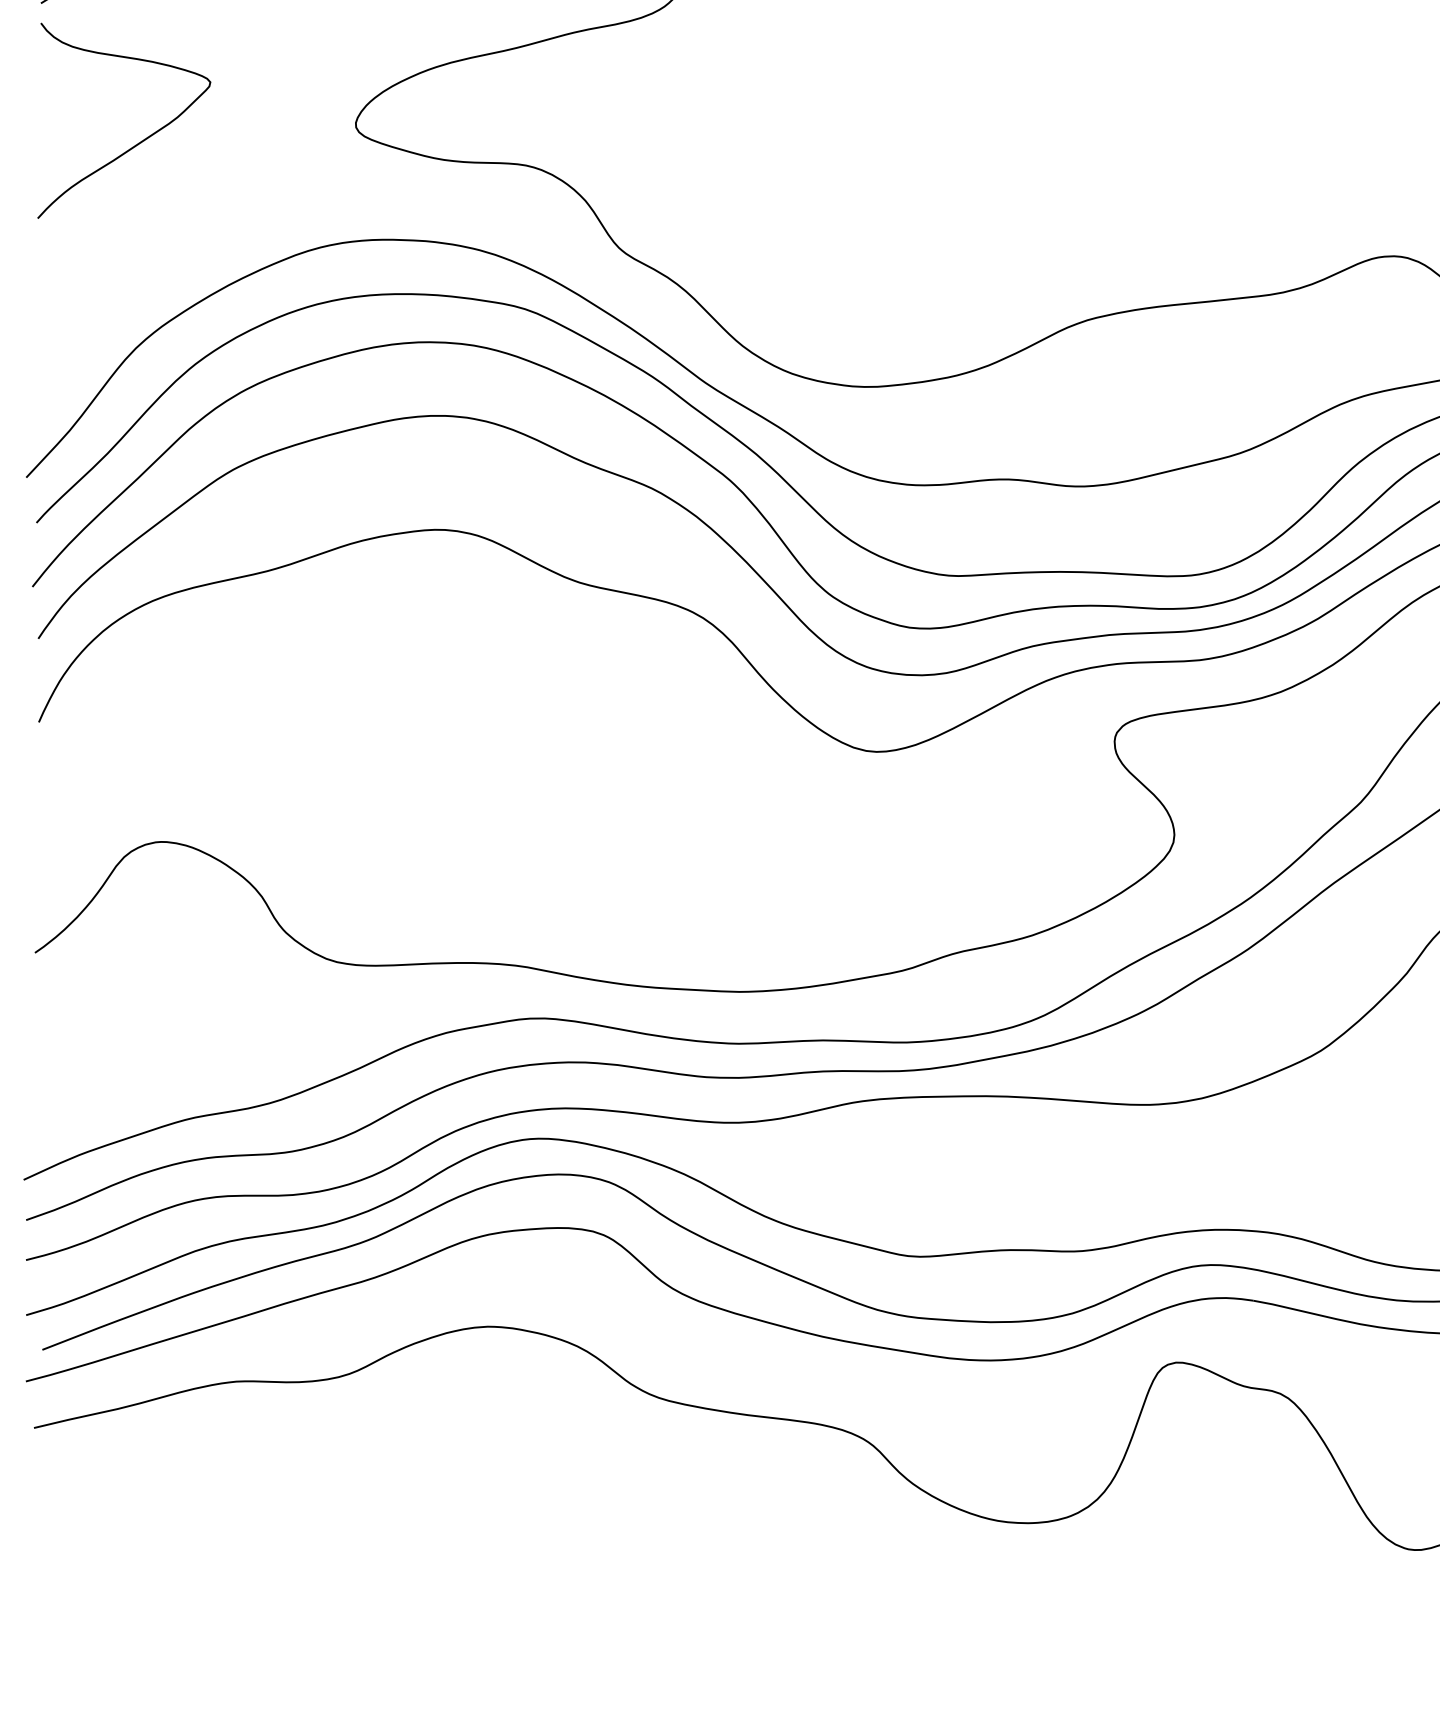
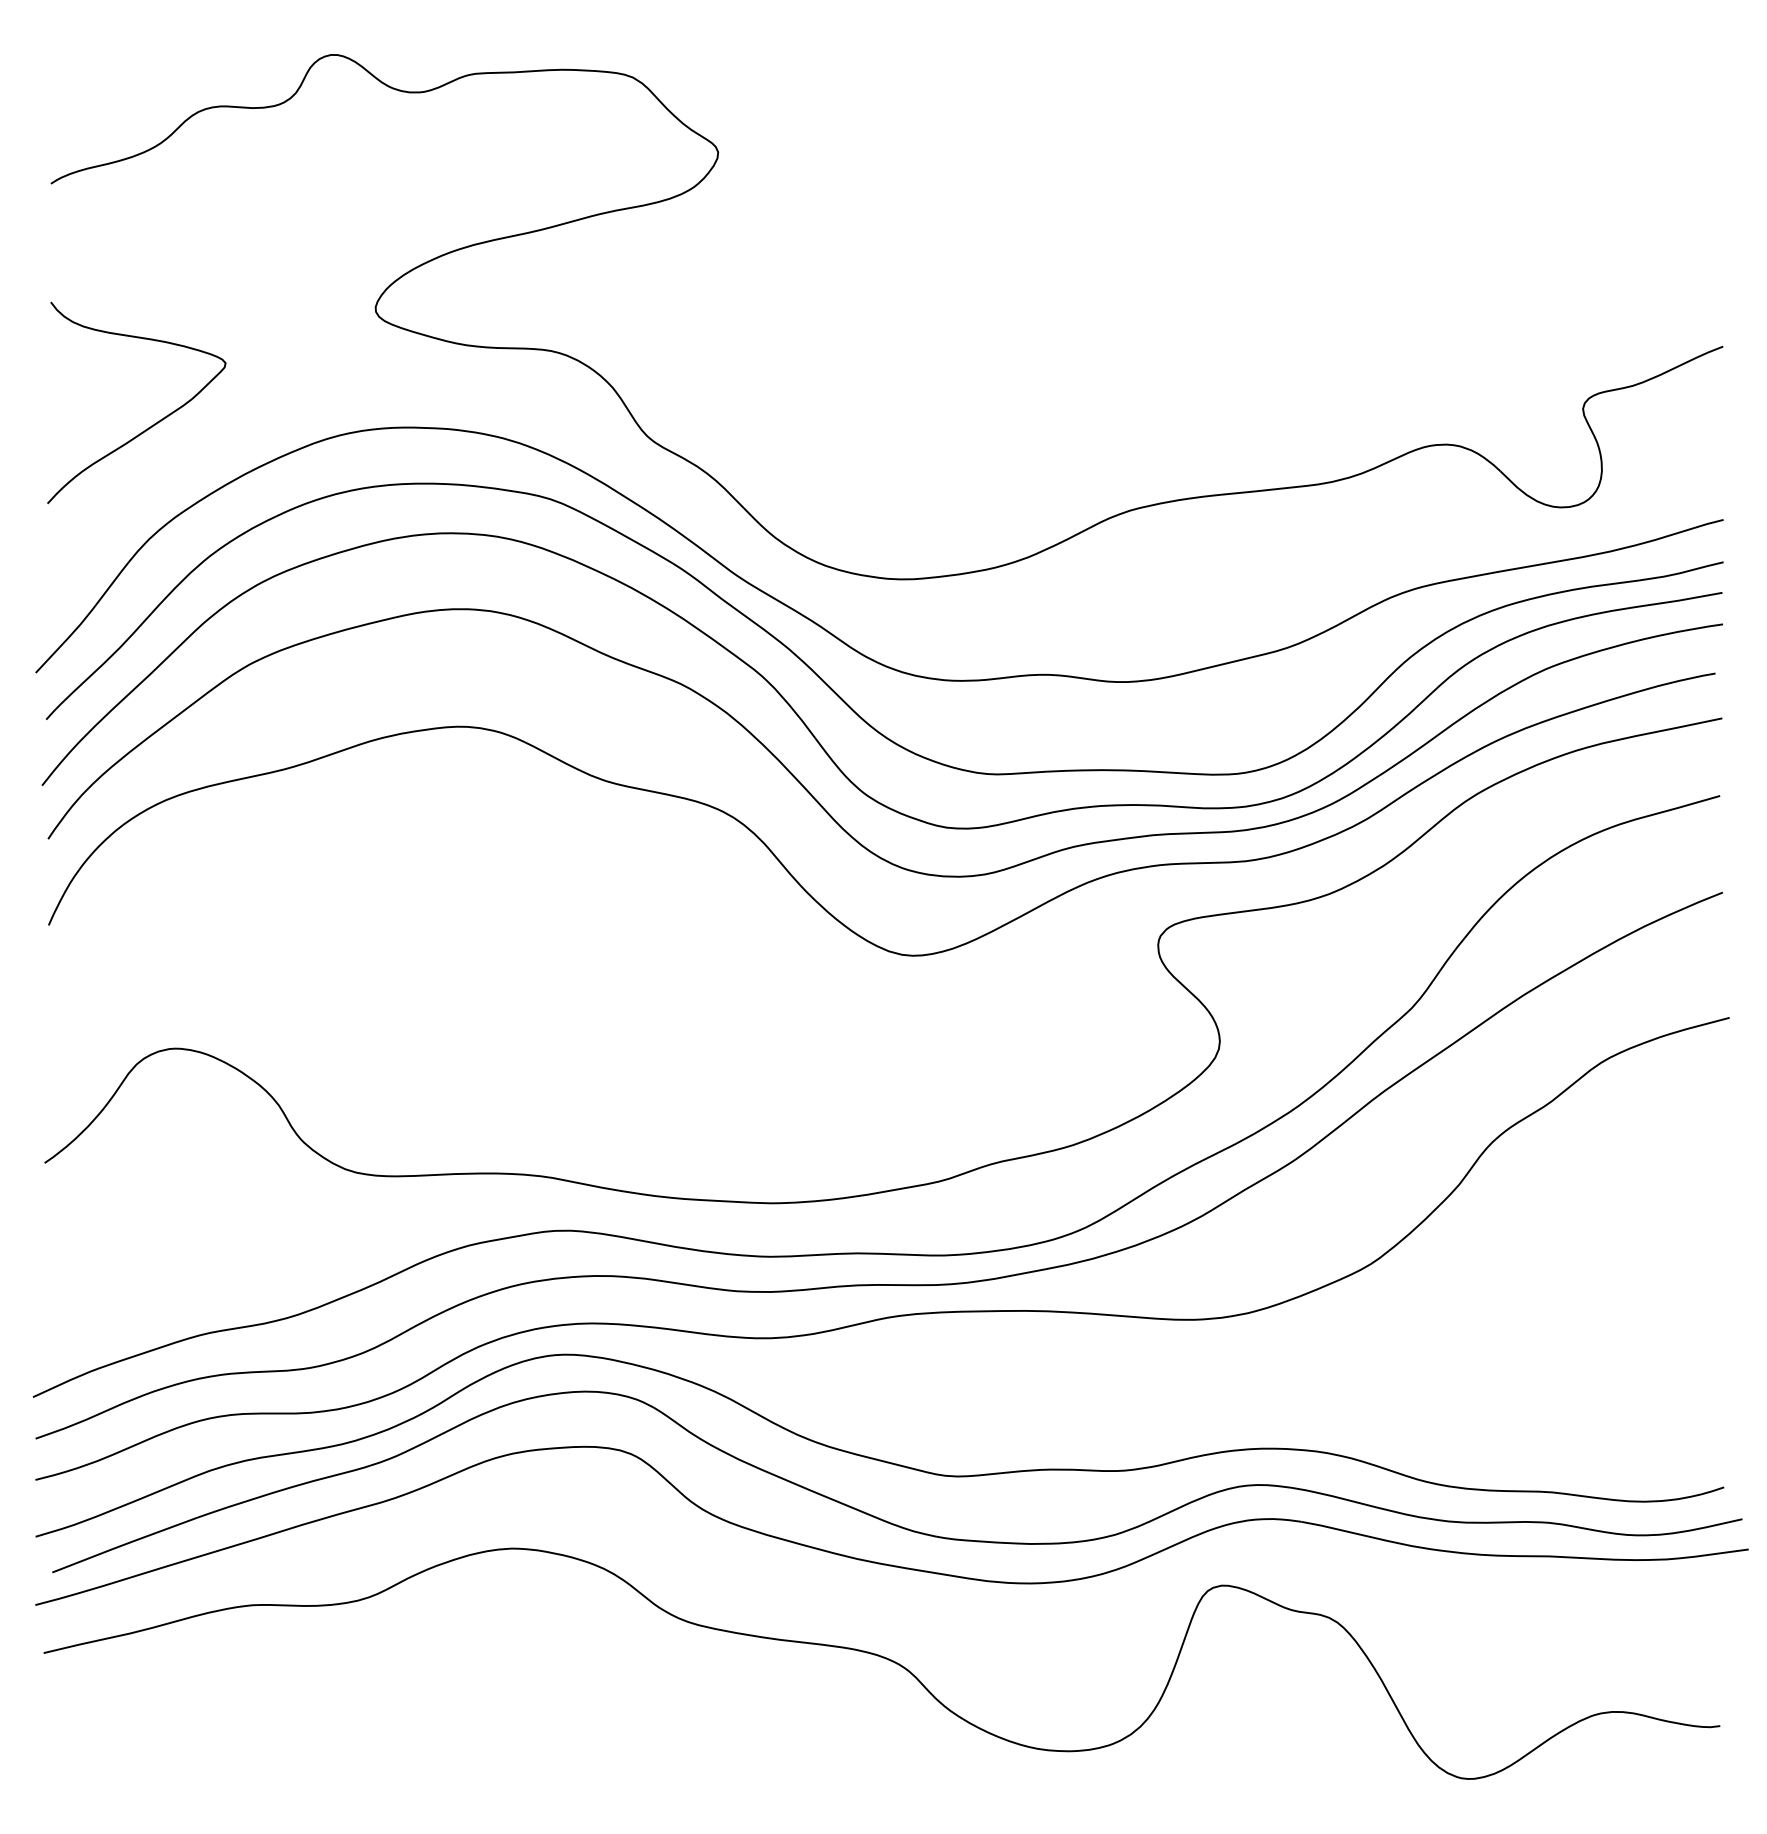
curve: (138, 142) -> (151, 425), moved

